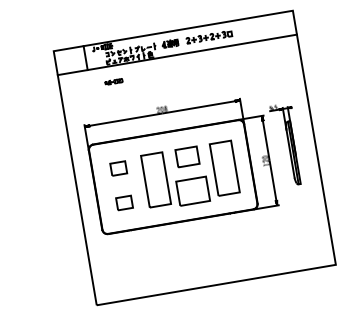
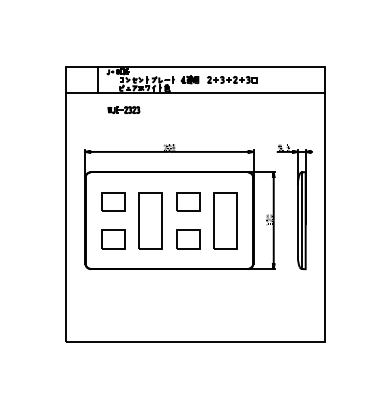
part: (113, 81) -> (123, 109), size x1.67
part: (286, 145) -> (294, 207), size x1.43
part: (118, 168) -> (113, 201), size x1.43
part: (193, 191) -> (188, 239), size x0.71
part: (124, 203) -> (113, 239), size x1.43

